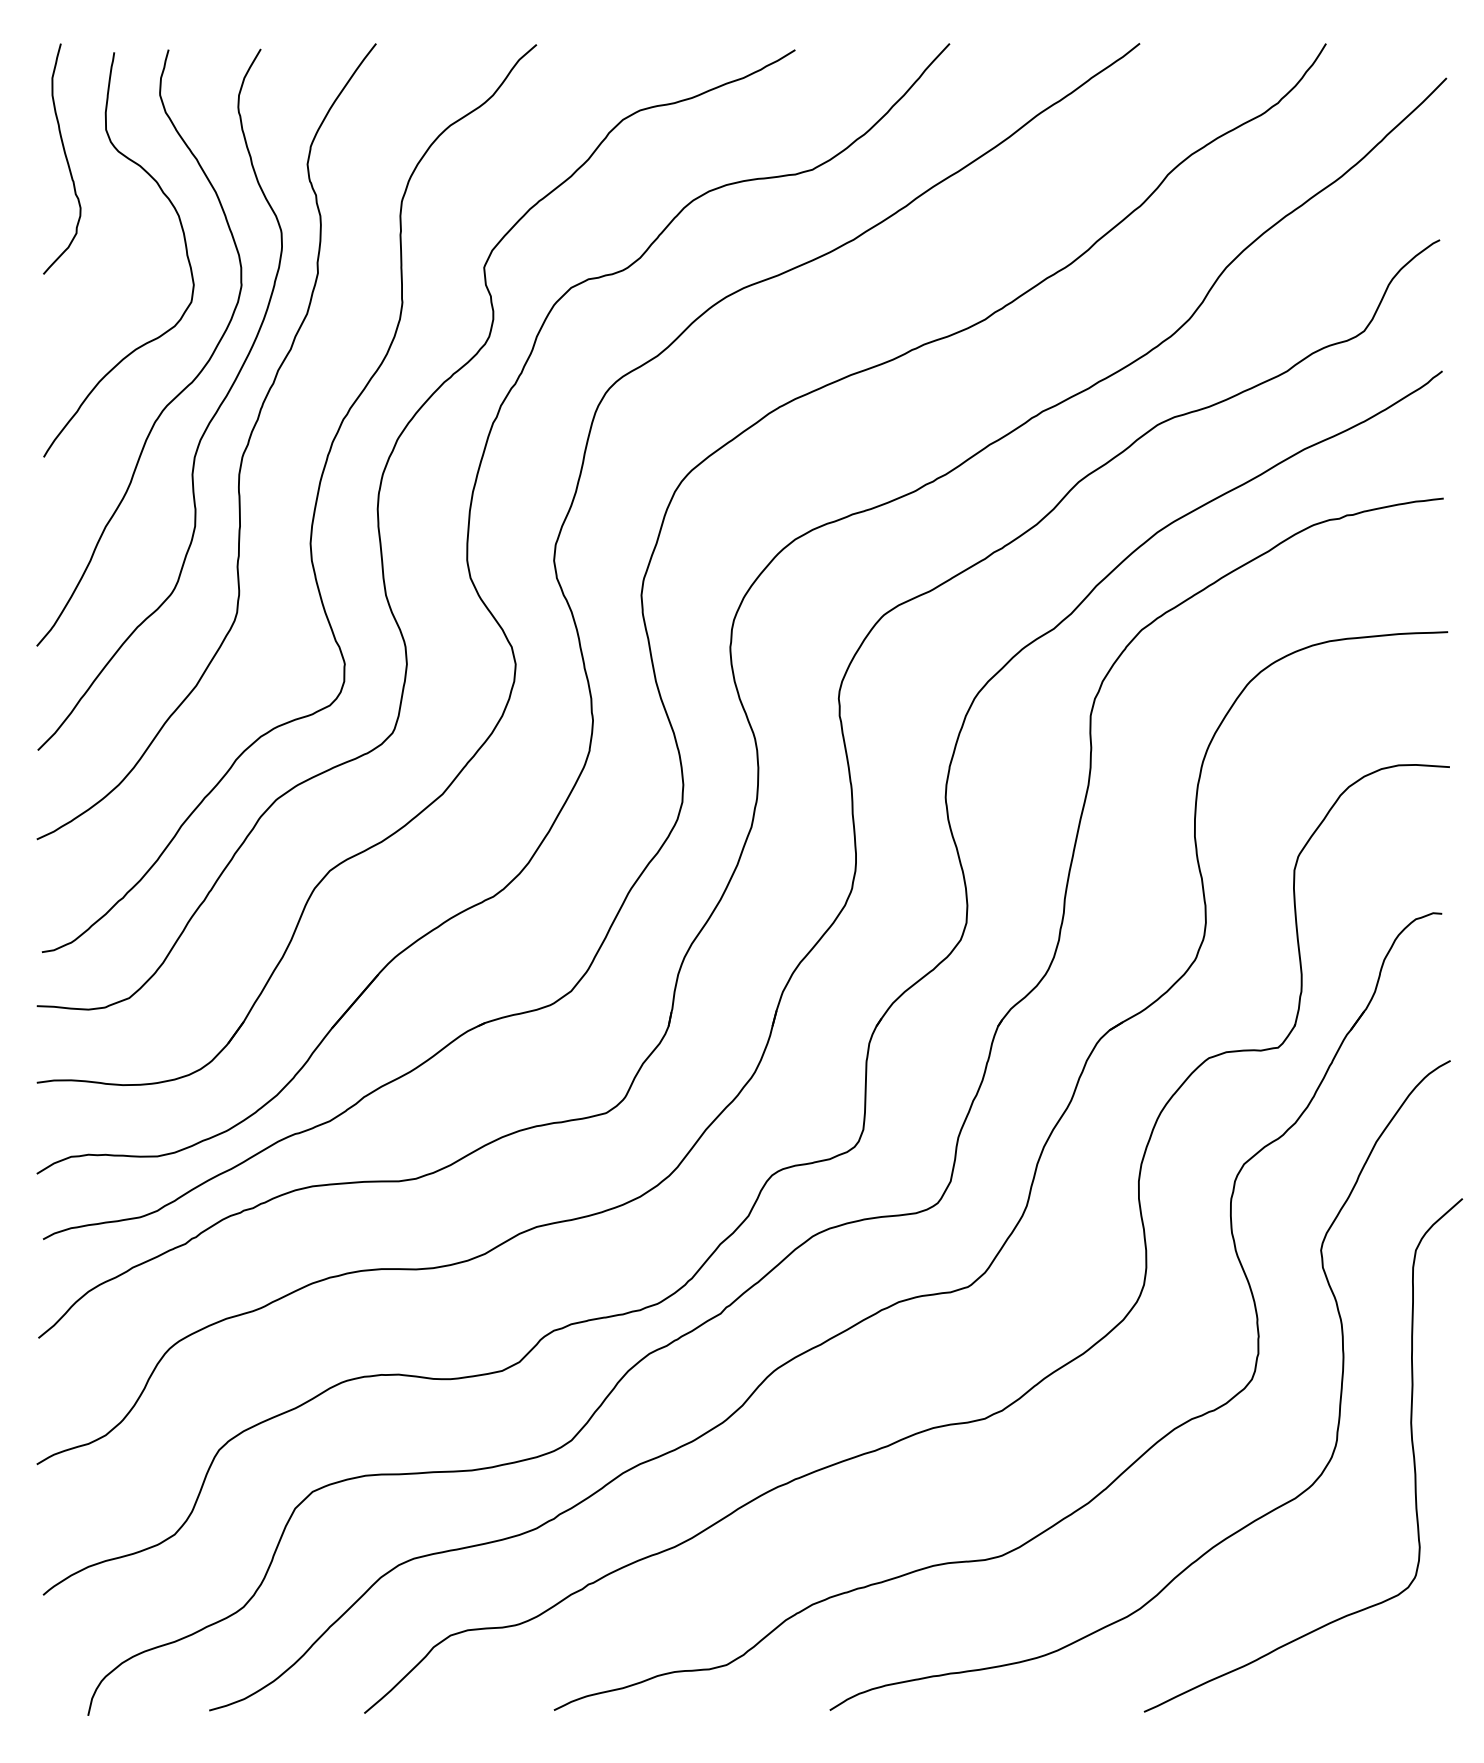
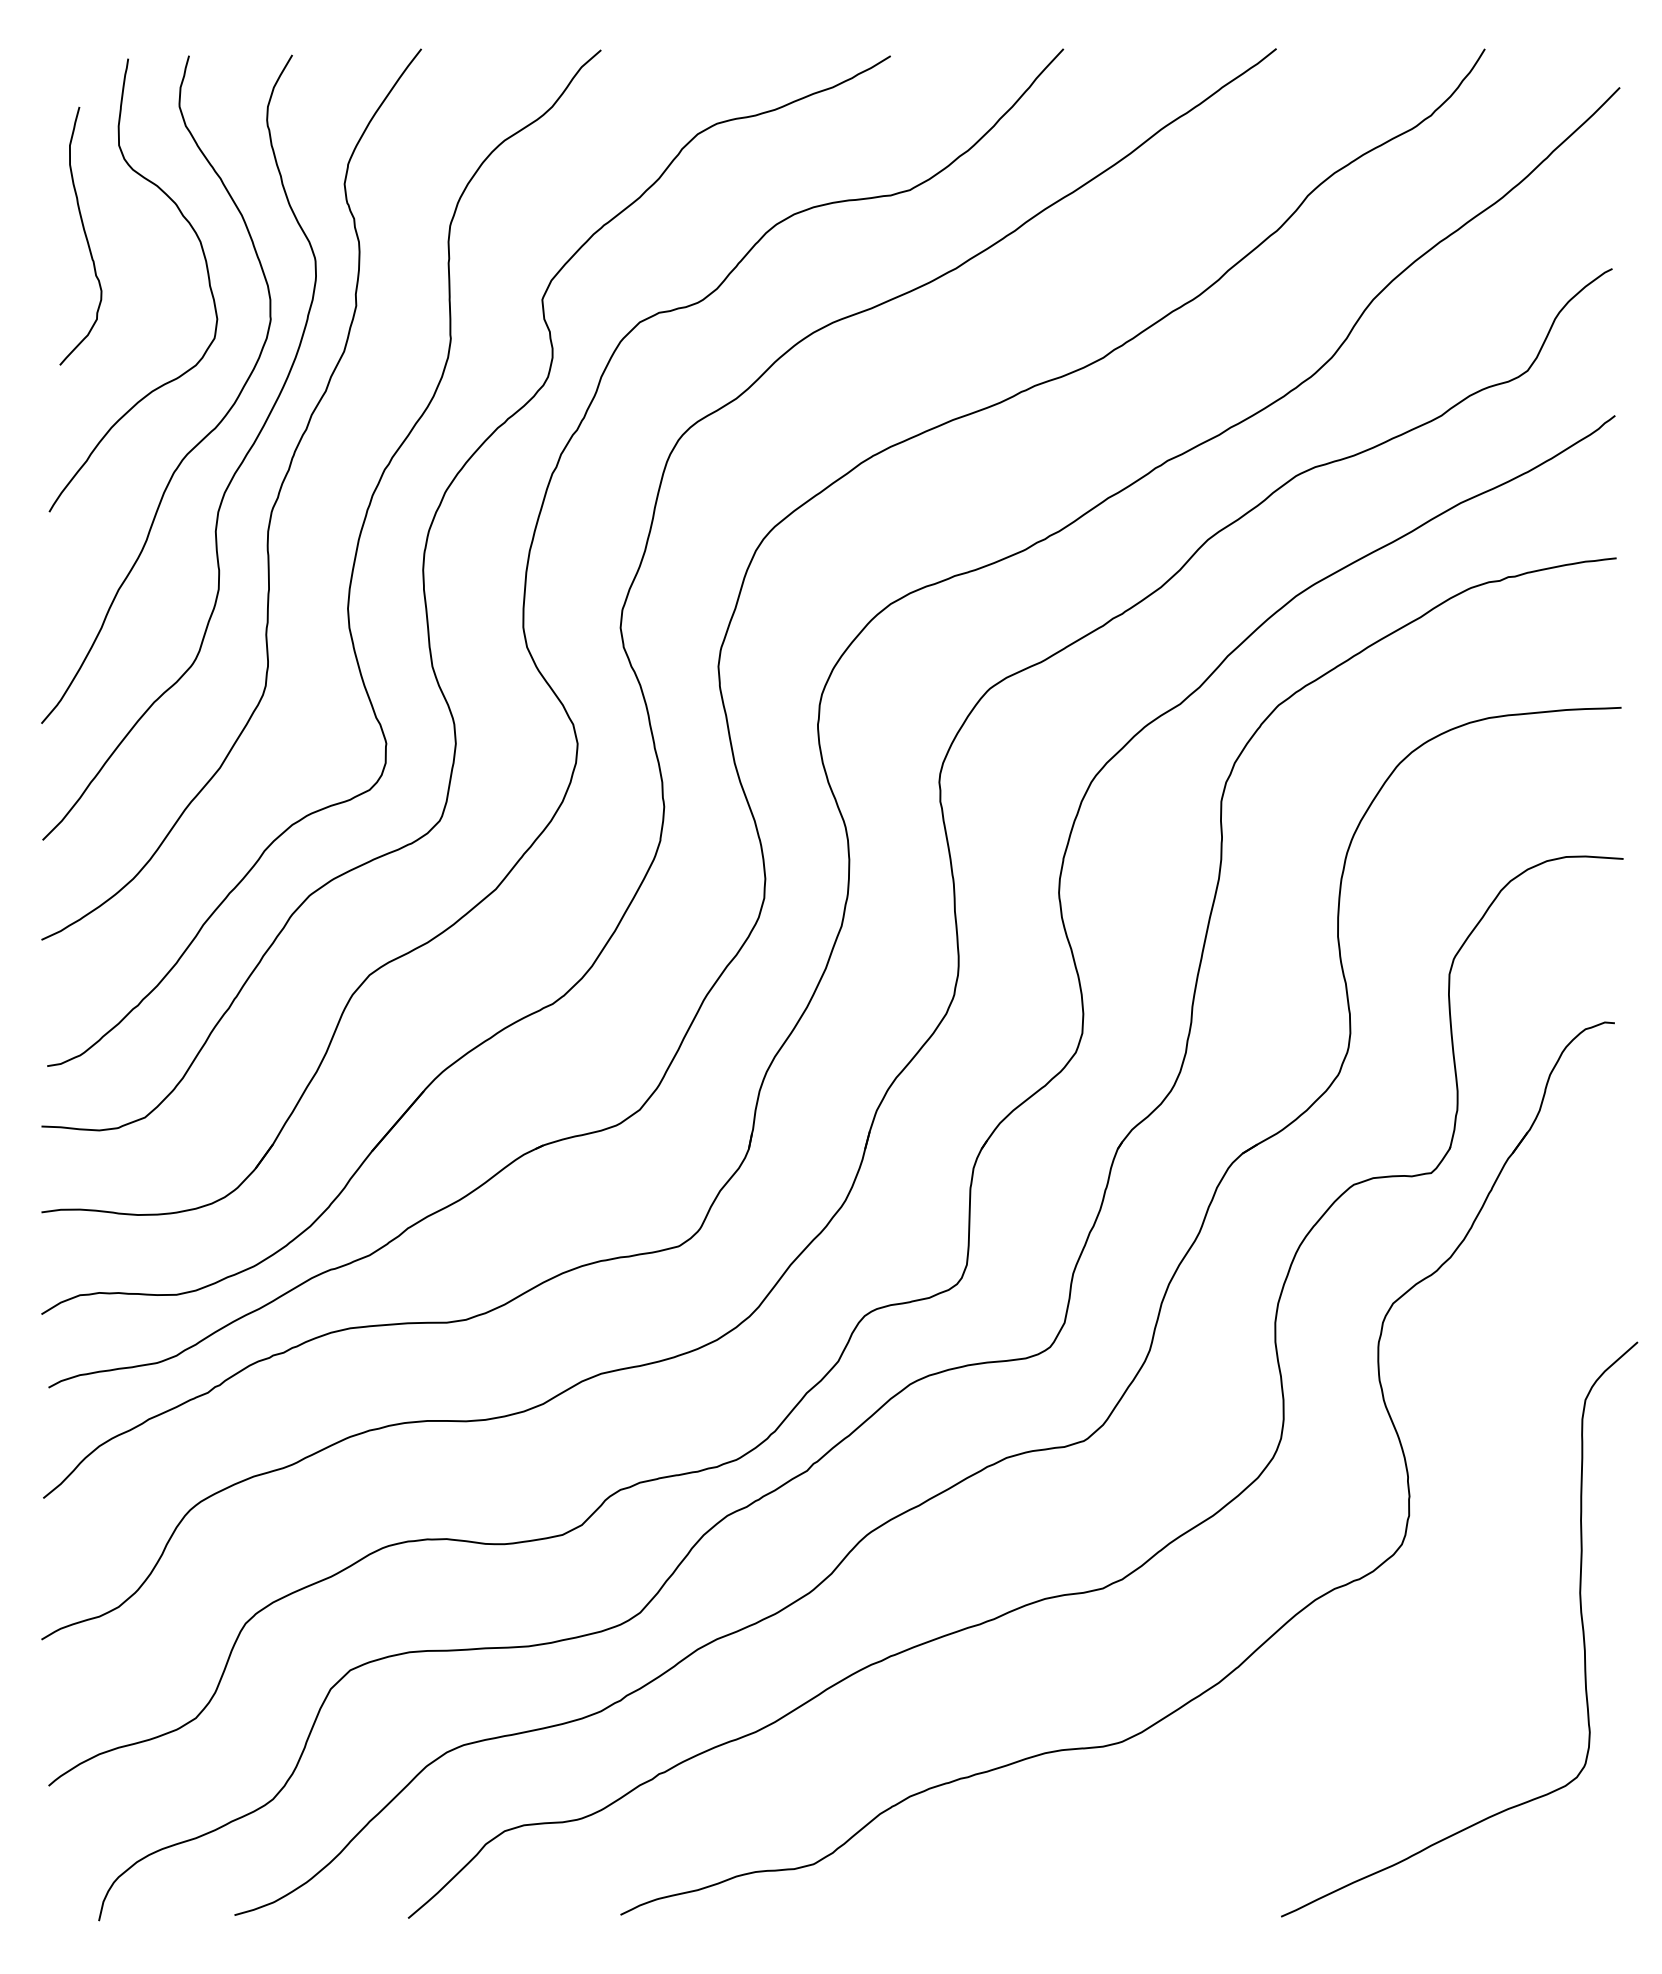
curve: (65, 158) -> (84, 235), moved
curve: (1230, 1534) -> (1377, 1718), removed

